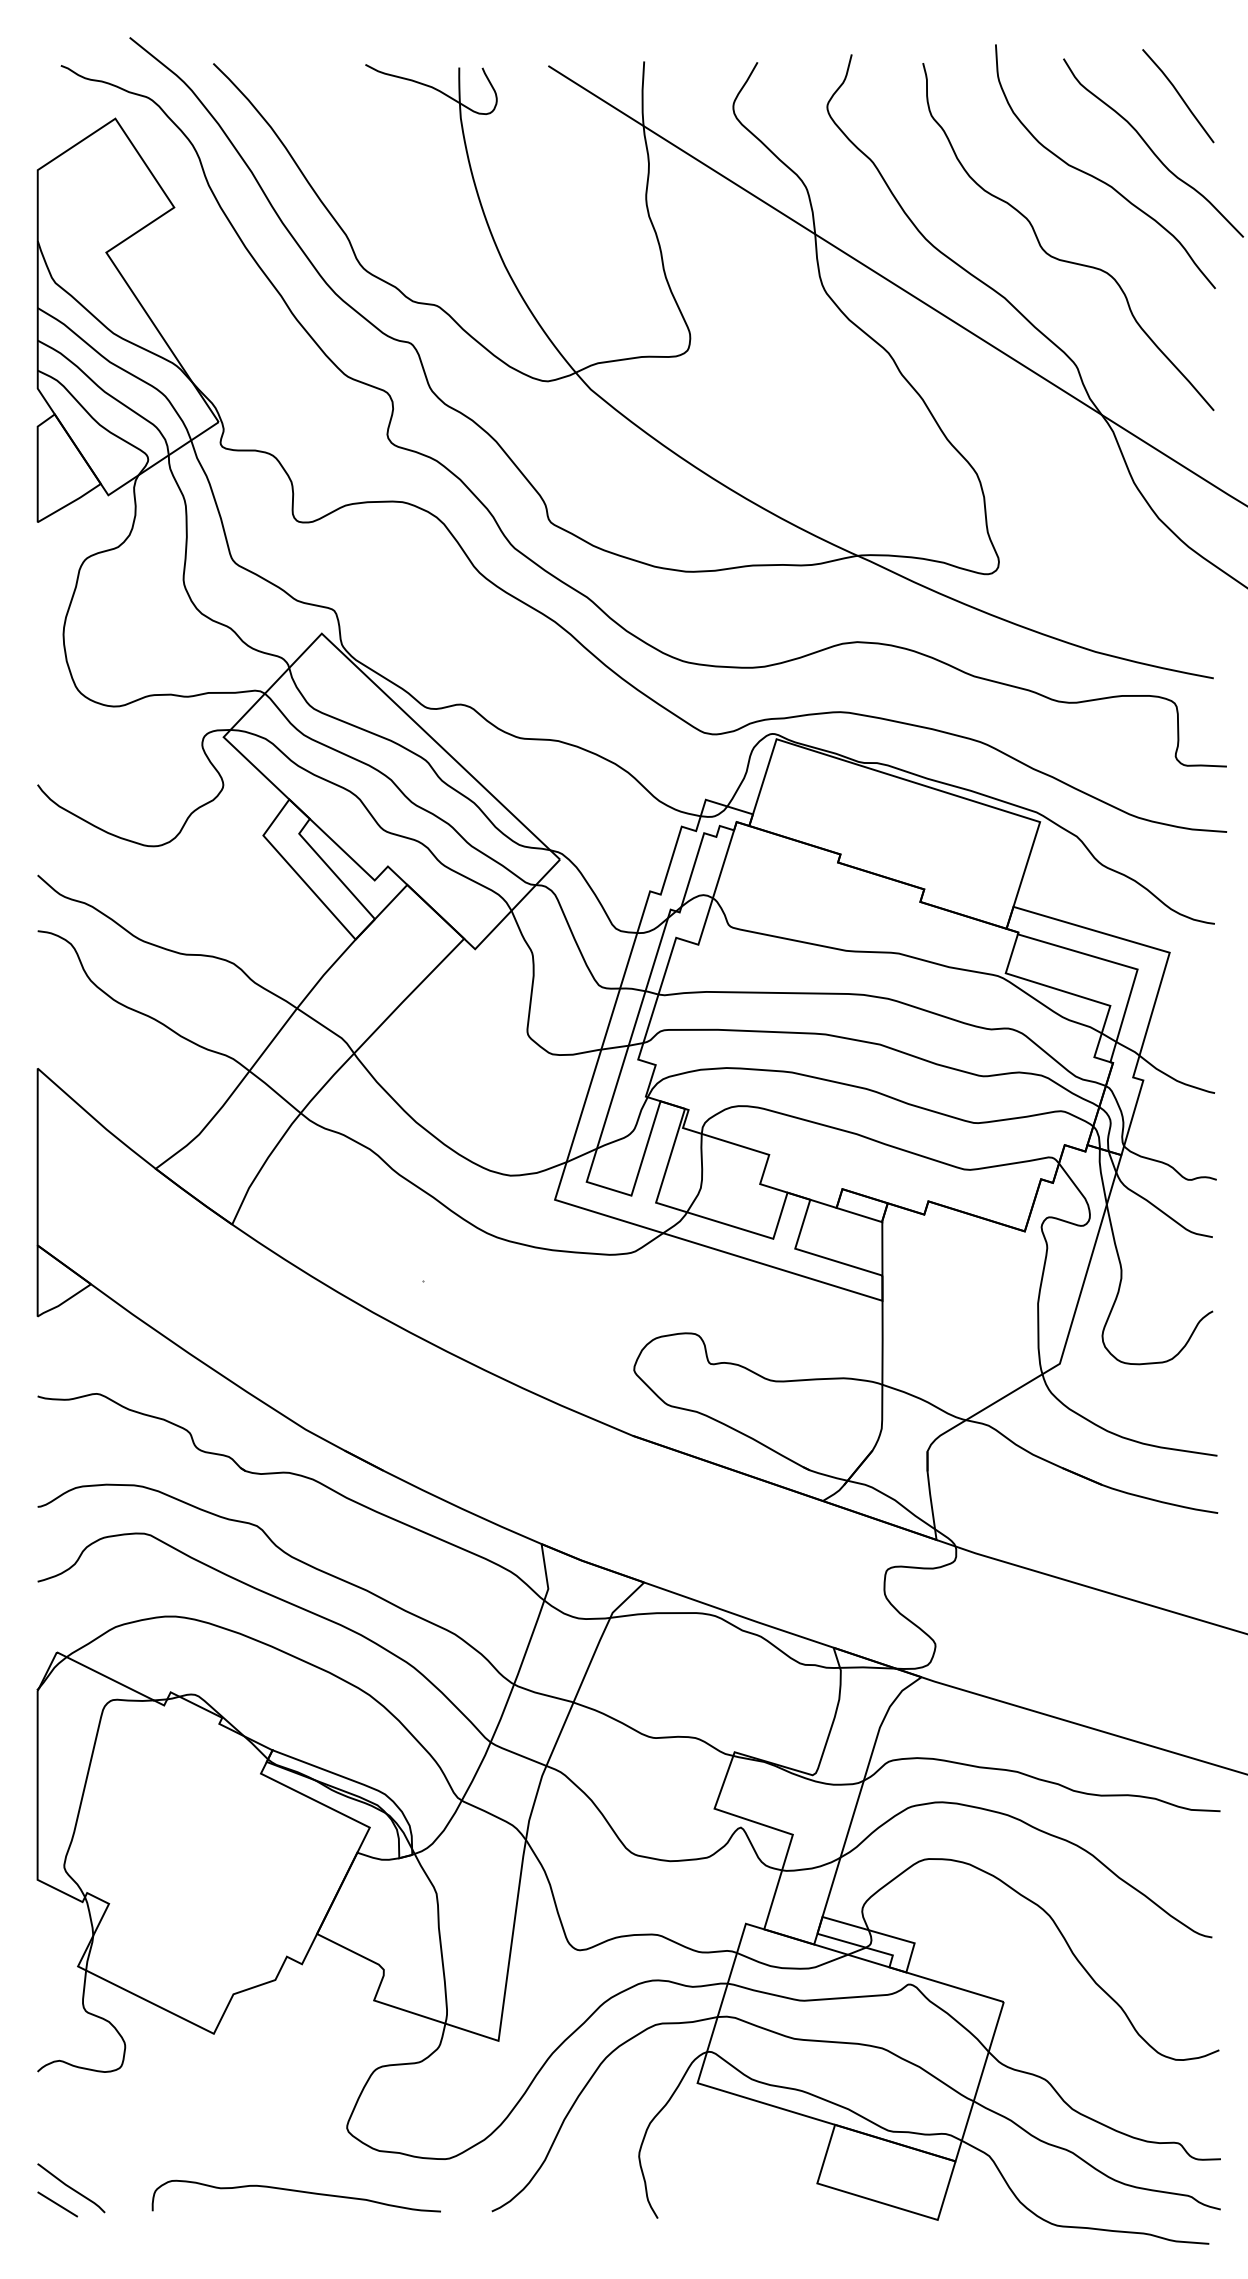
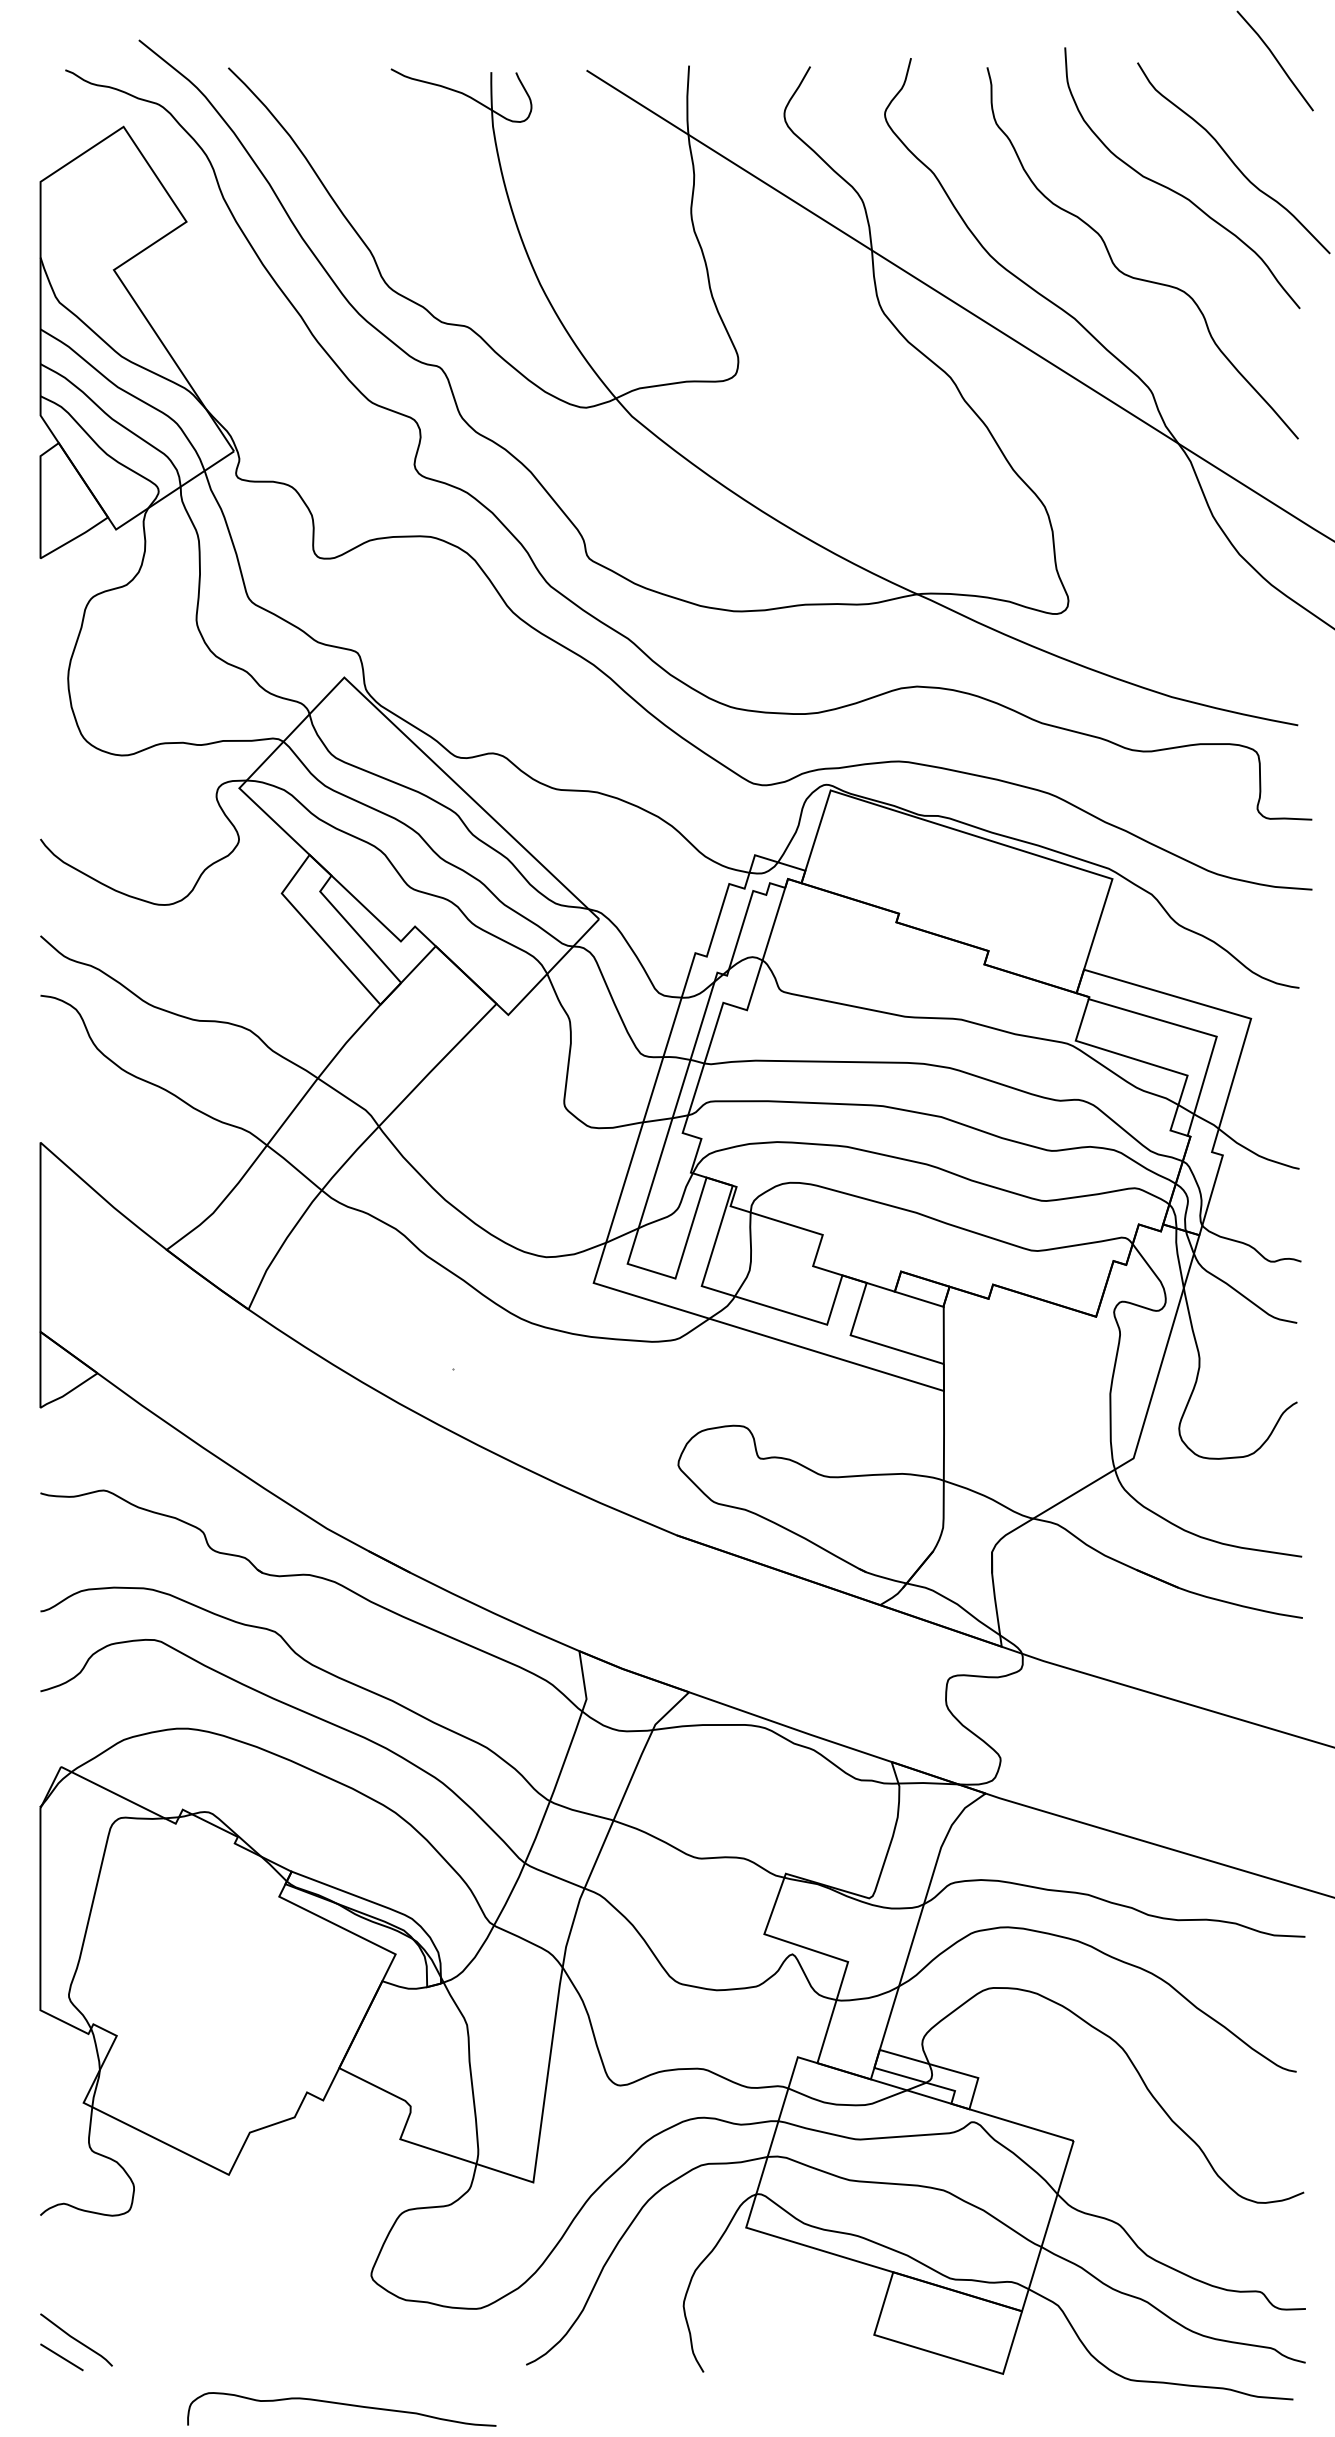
line: (1178, 95) -> (1275, 60), moved
curve: (295, 2191) -> (340, 2404), moved

